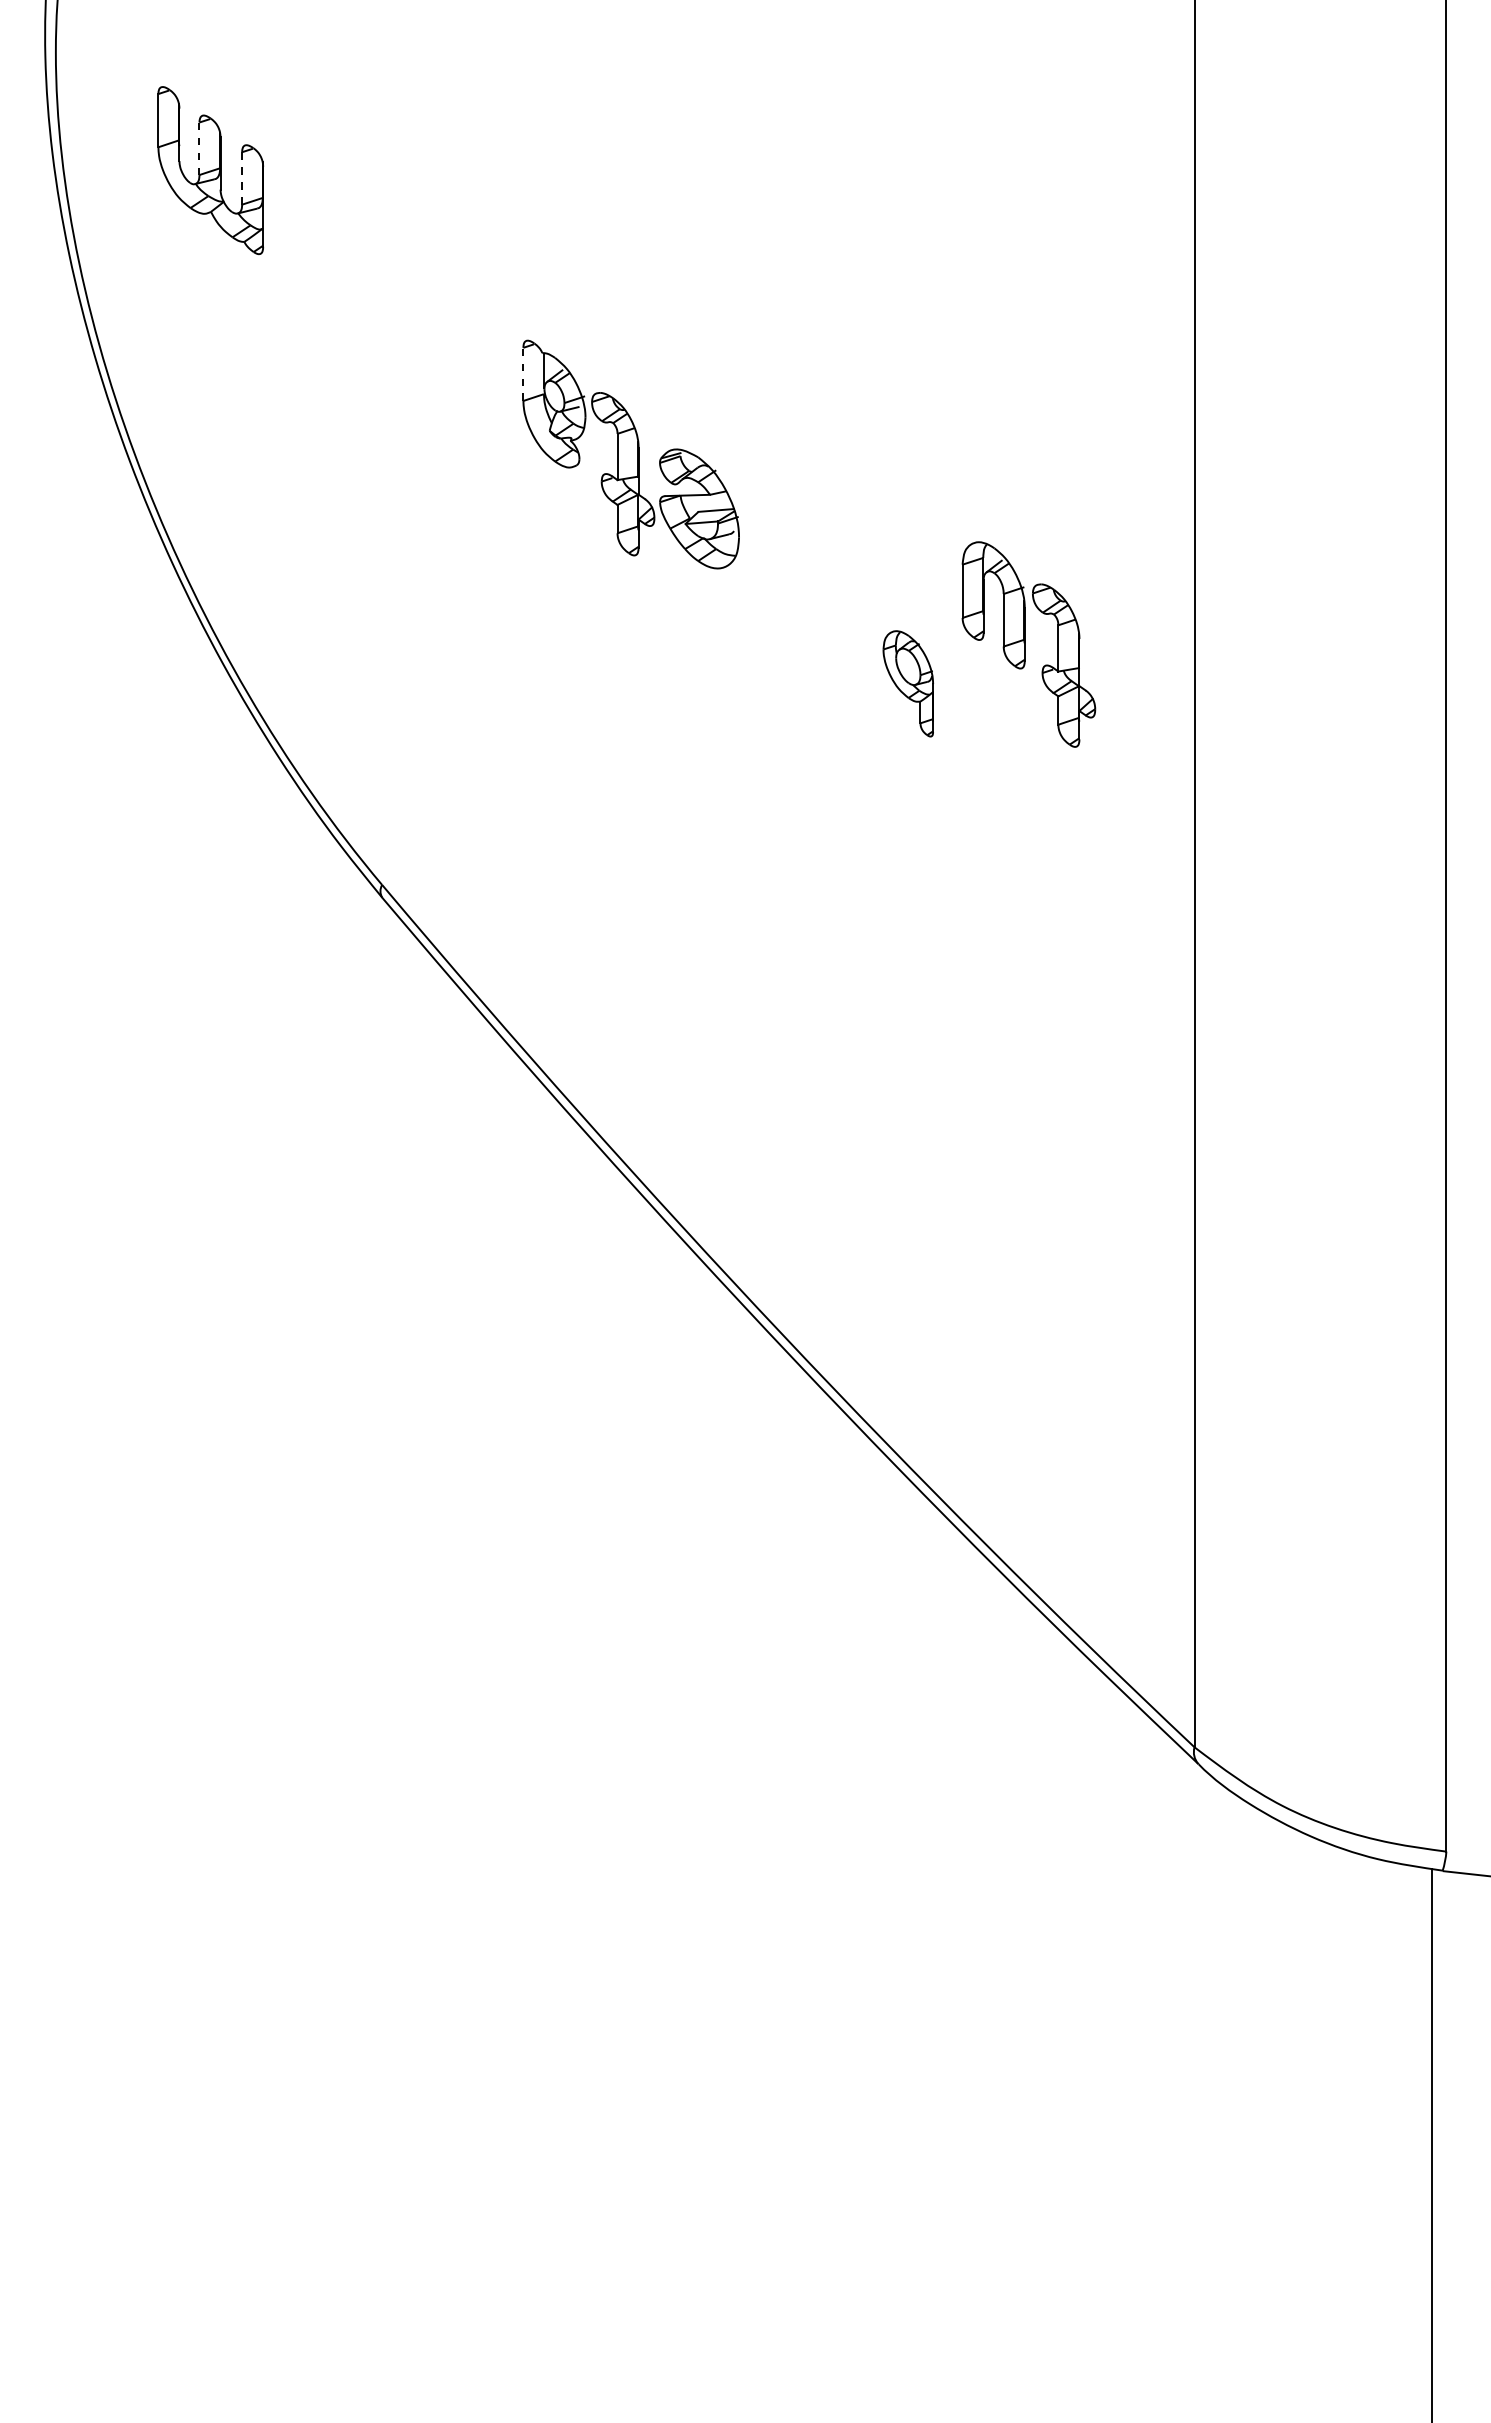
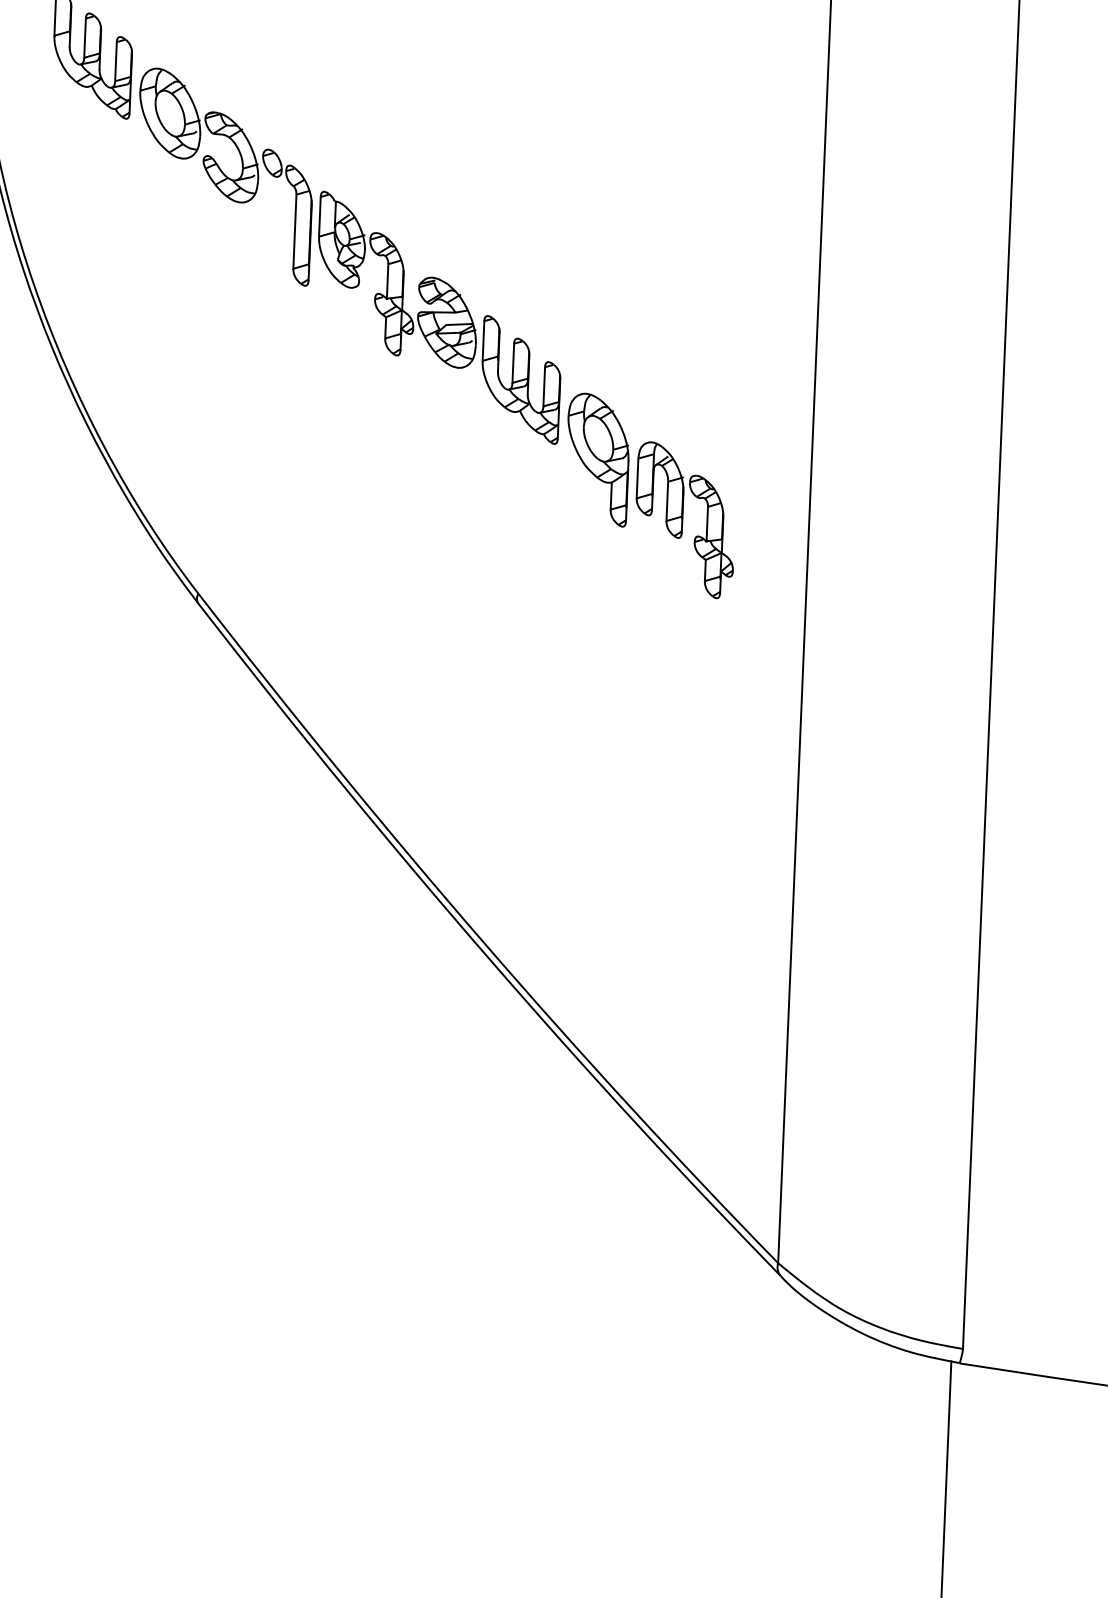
line: (199, 148) -> (85, 37), dashed -> solid
line: (242, 177) -> (116, 60), dashed -> solid
part: (393, 326) -> (224, 177), added
line: (523, 374) -> (319, 216), dashed -> solid
part: (801, 580) -> (521, 379), added
part: (1028, 644) -> (685, 520), moved
part: (908, 683) -> (597, 459), size x1.67

